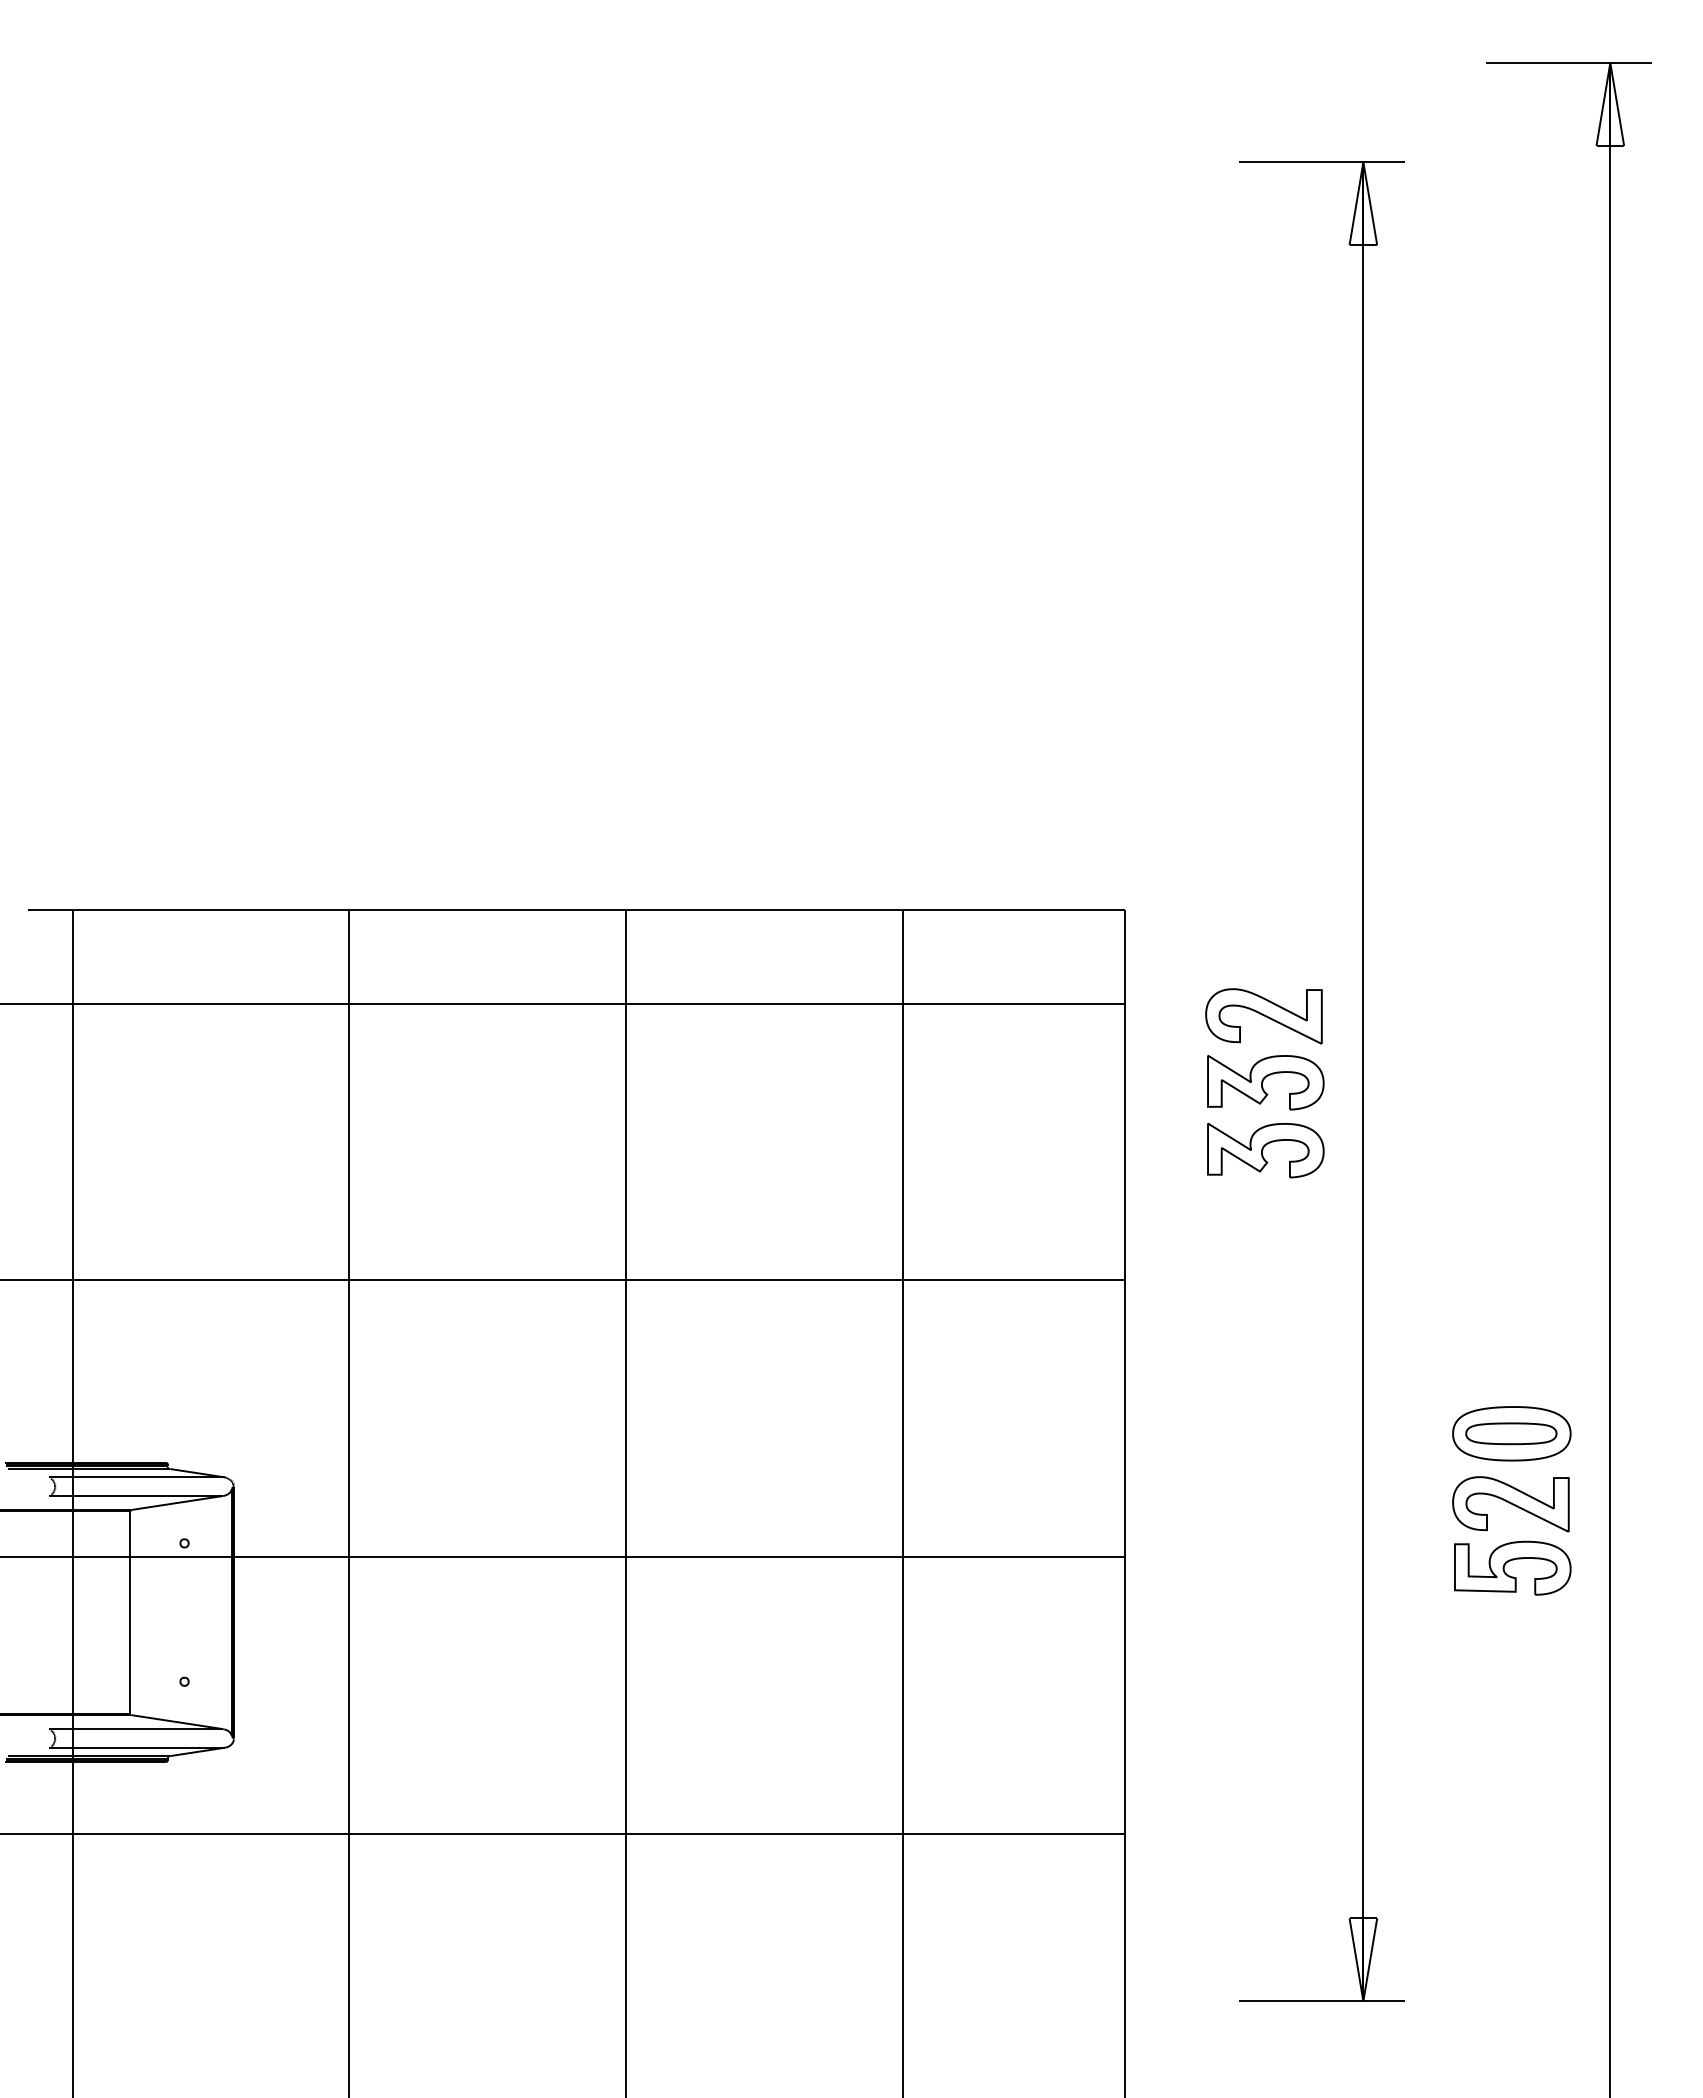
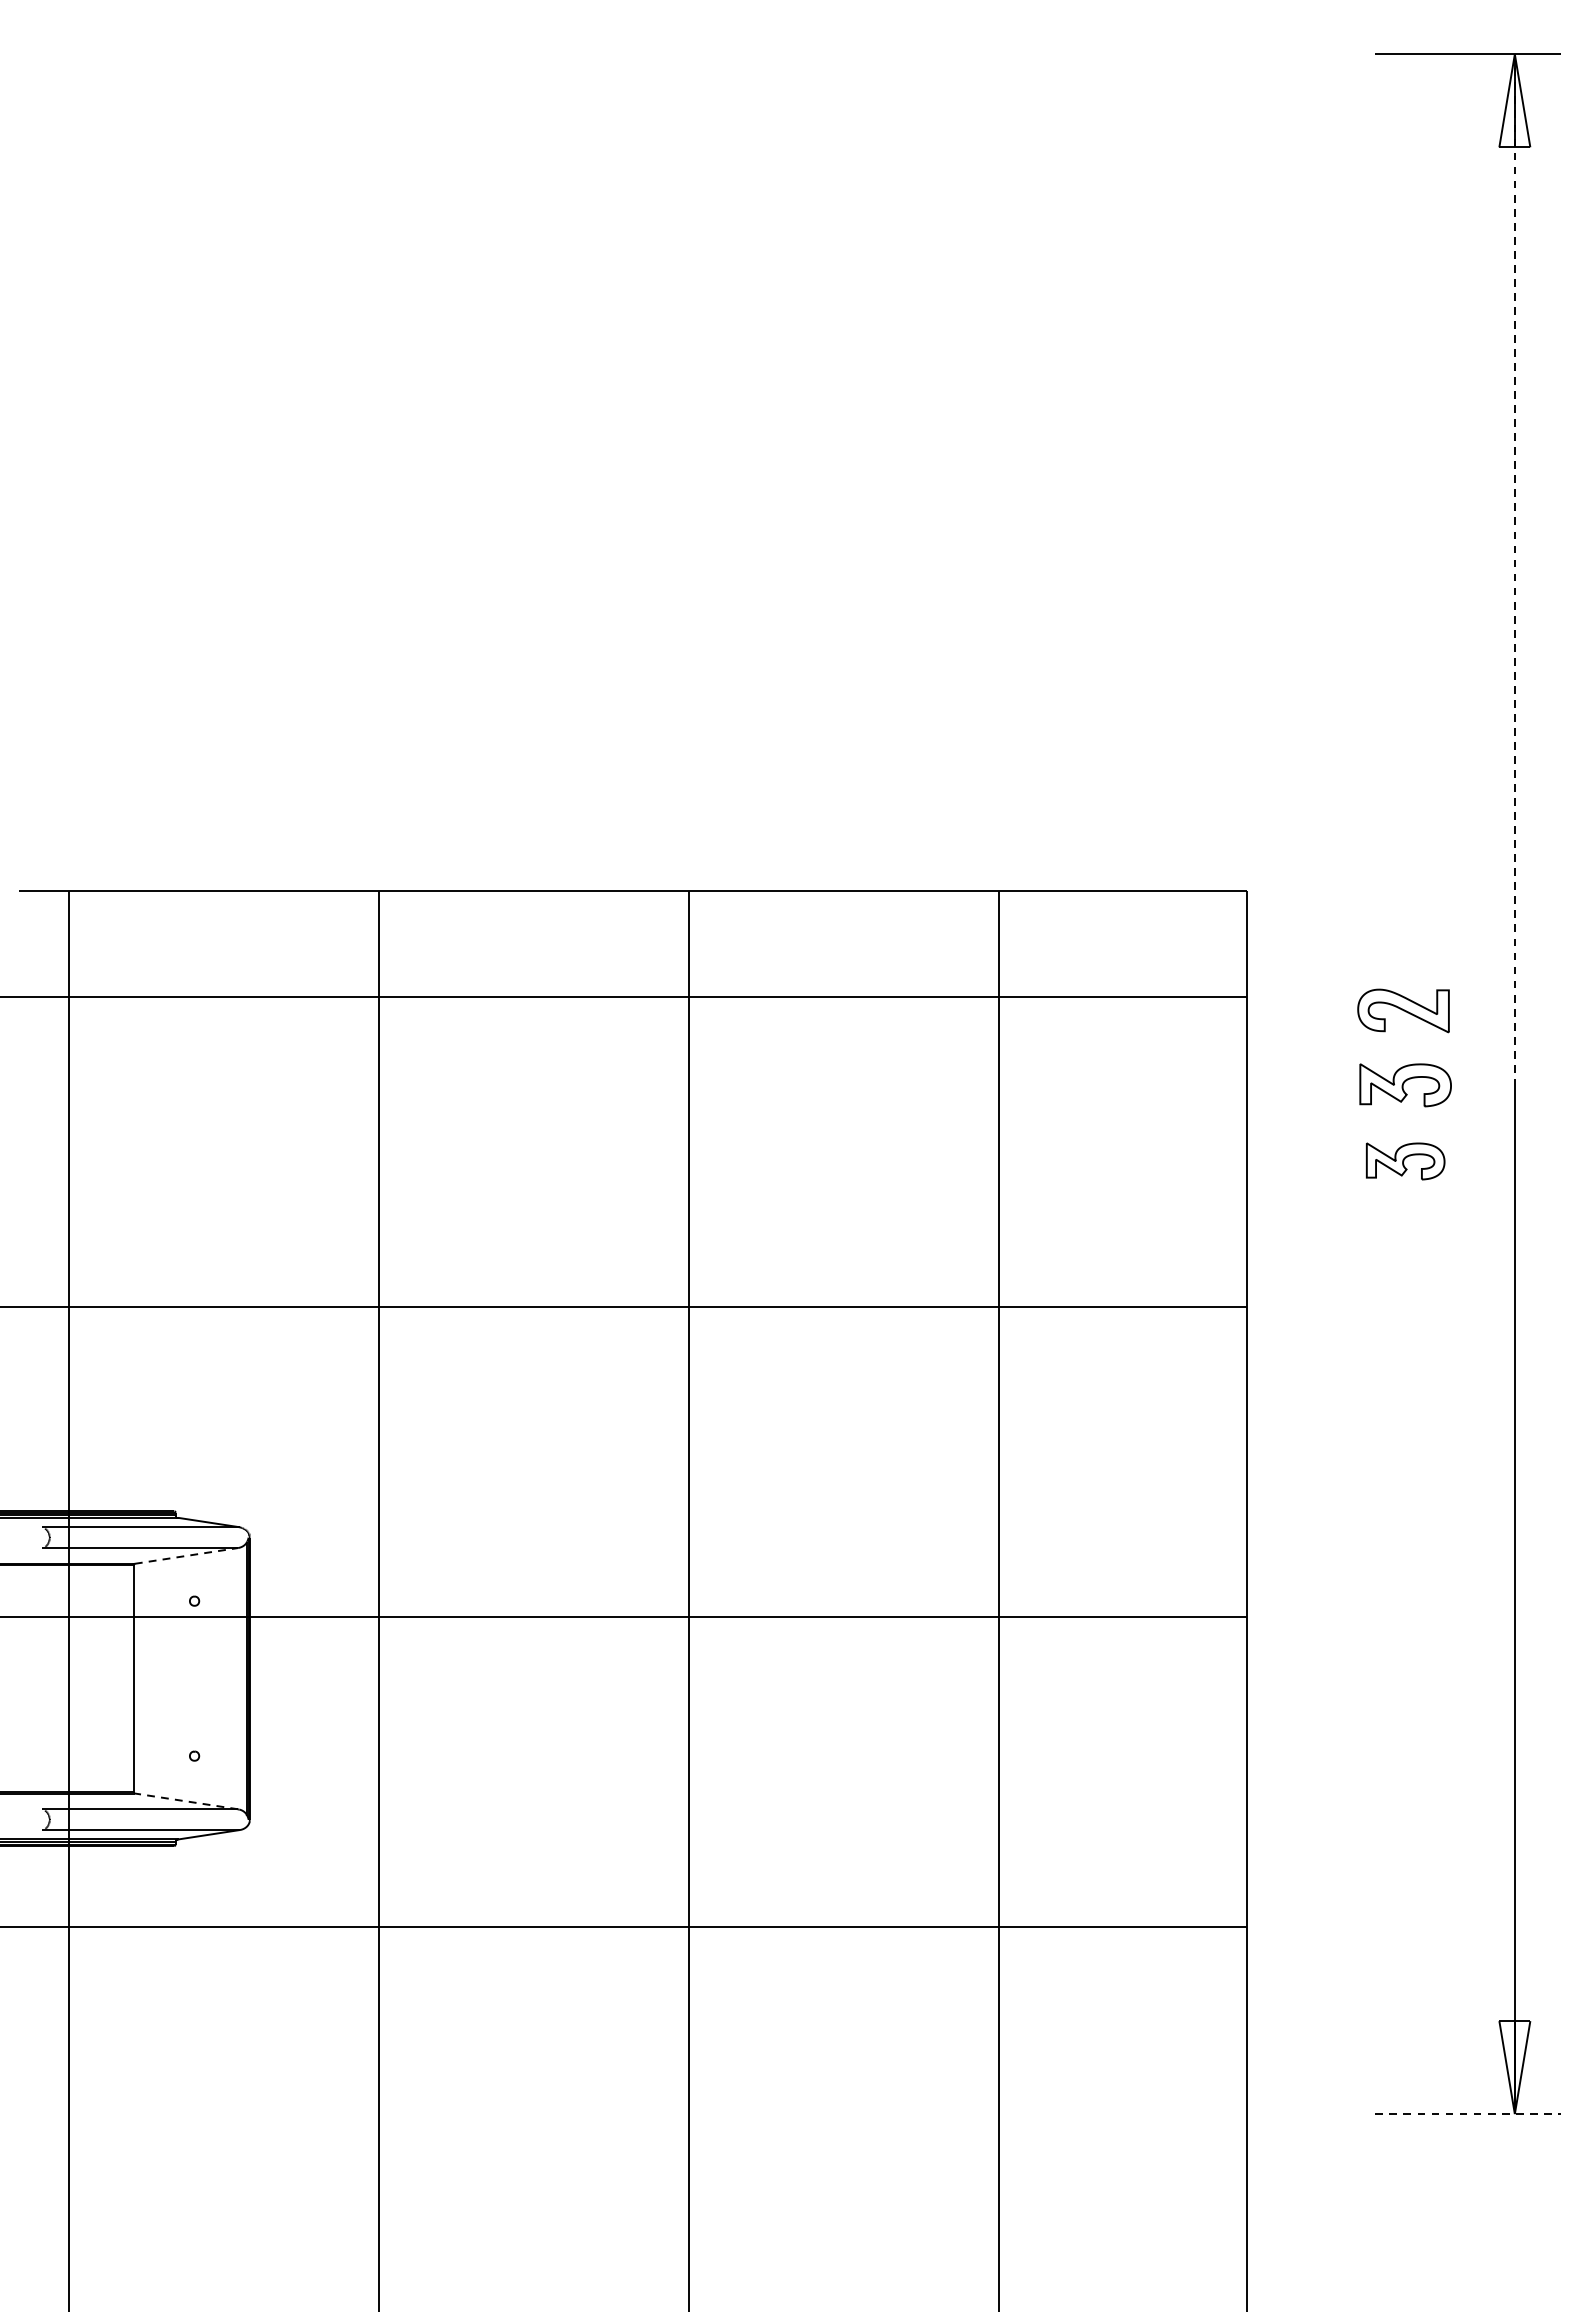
line: (1363, 622) -> (1514, 569), solid -> dashed
part: (1263, 1016) -> (1402, 1011), size x0.7
part: (1265, 1082) -> (1405, 1084), size x0.7
part: (1265, 1150) -> (1405, 1161), size x0.6
line: (177, 1502) -> (186, 1555), solid -> dashed
line: (177, 1722) -> (186, 1801), solid -> dashed
line: (1322, 2001) -> (1469, 2114), solid -> dashed

